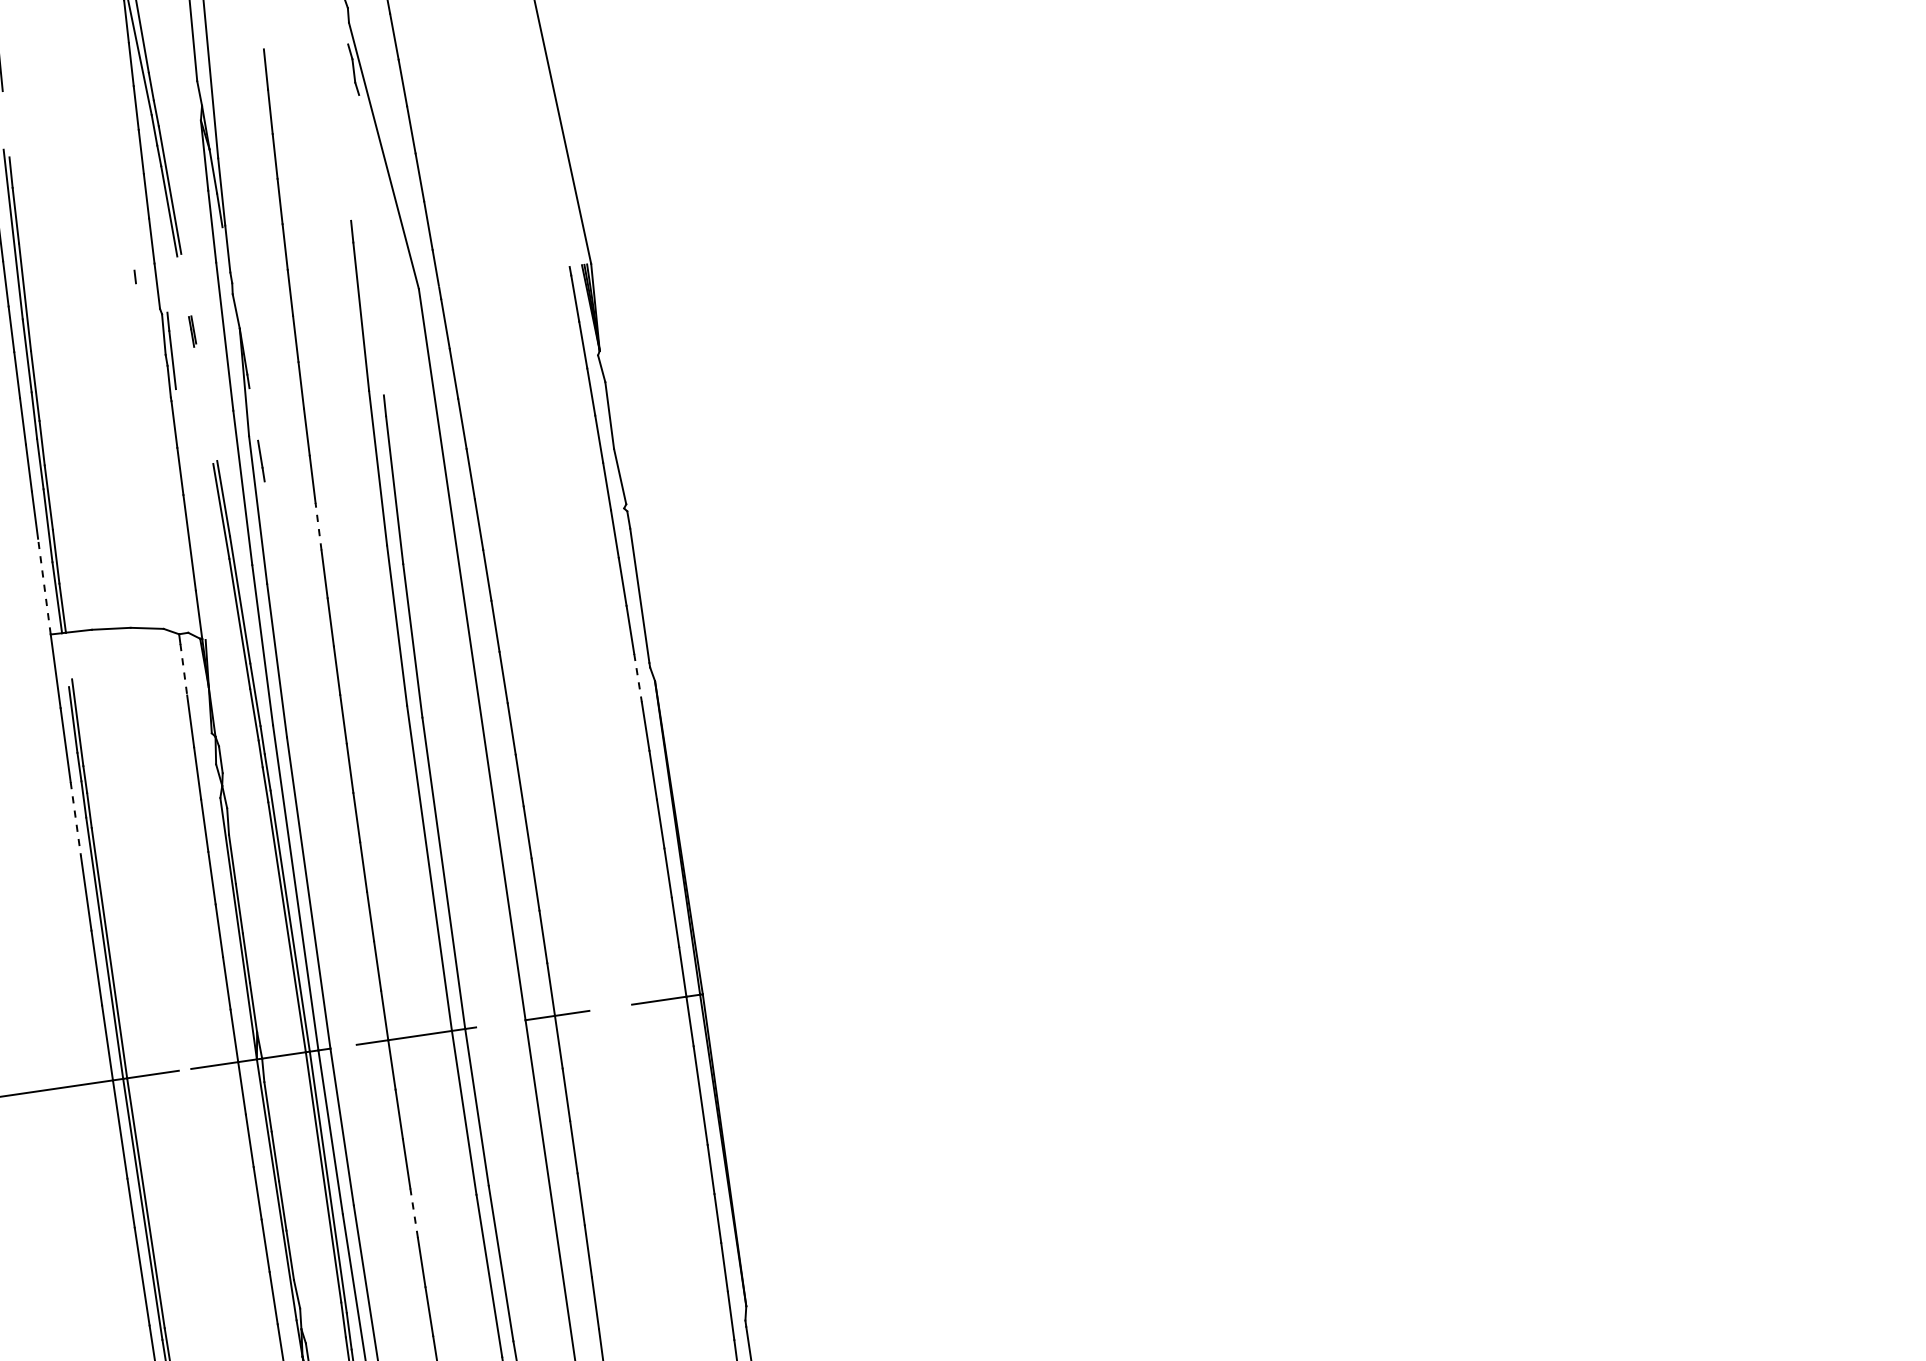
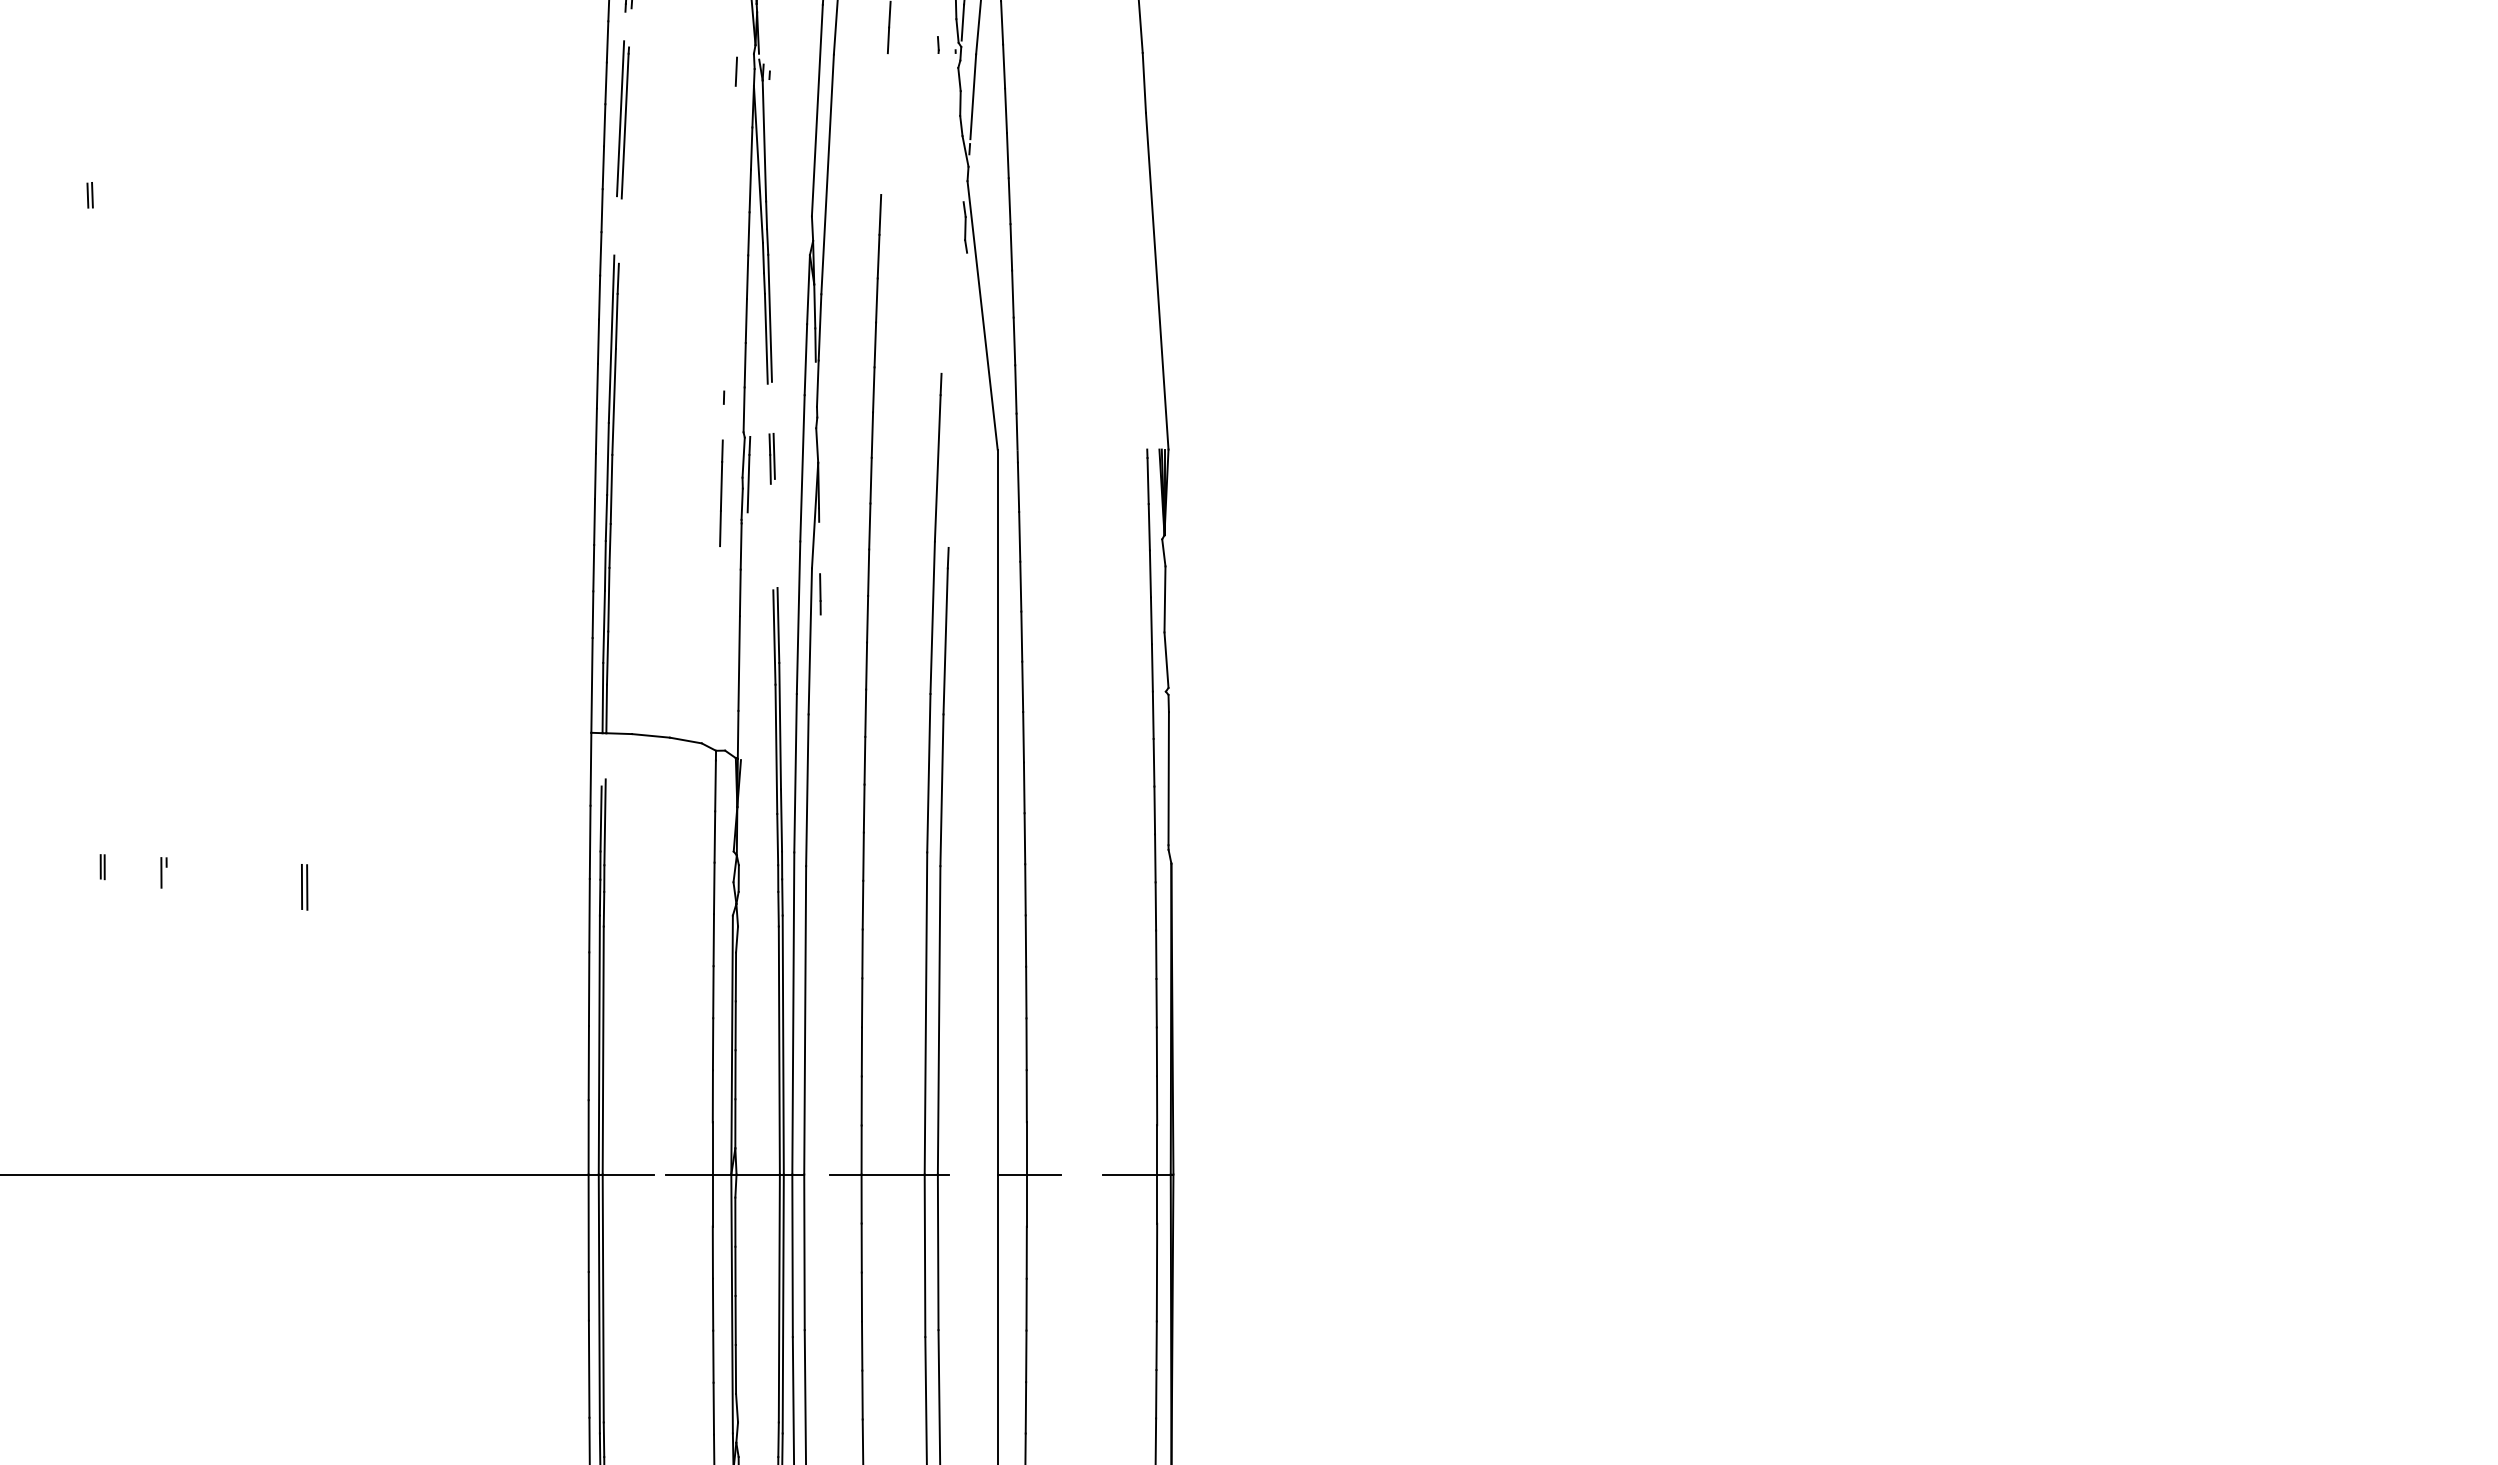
part: (192, 331) -> (771, 458), size x1.67
line: (146, 372) -> (721, 492), added
line: (318, 526) -> (866, 665), dashed -> solid
line: (44, 585) -> (592, 684), dashed -> solid
line: (183, 670) -> (715, 786), dashed -> solid
line: (638, 678) -> (1155, 858), dashed -> solid
line: (75, 819) -> (589, 915), dashed -> solid
line: (414, 1213) -> (862, 1346), dashed -> solid

